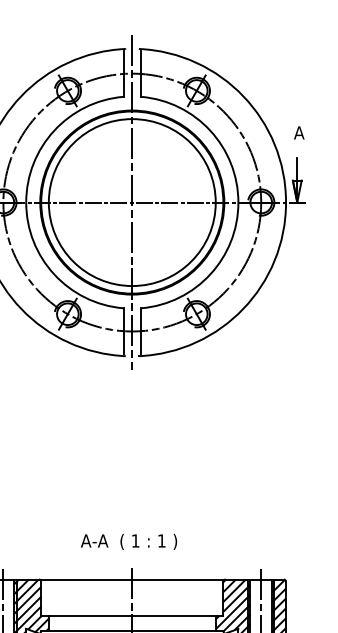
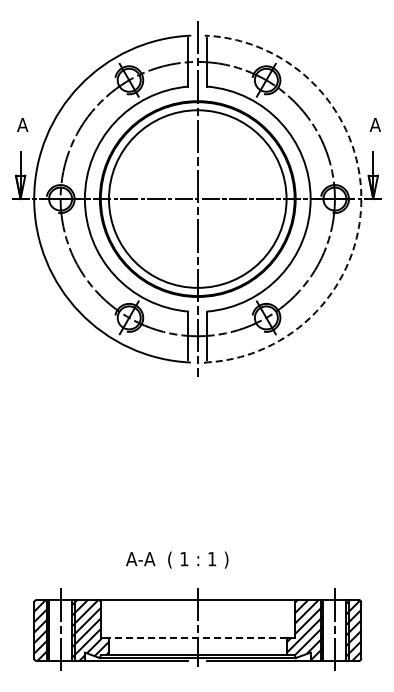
arc: (286, 202) -> (361, 199), solid -> dashed
text: (129, 541) -> (177, 559), moved
line: (132, 615) -> (197, 638), solid -> dashed

